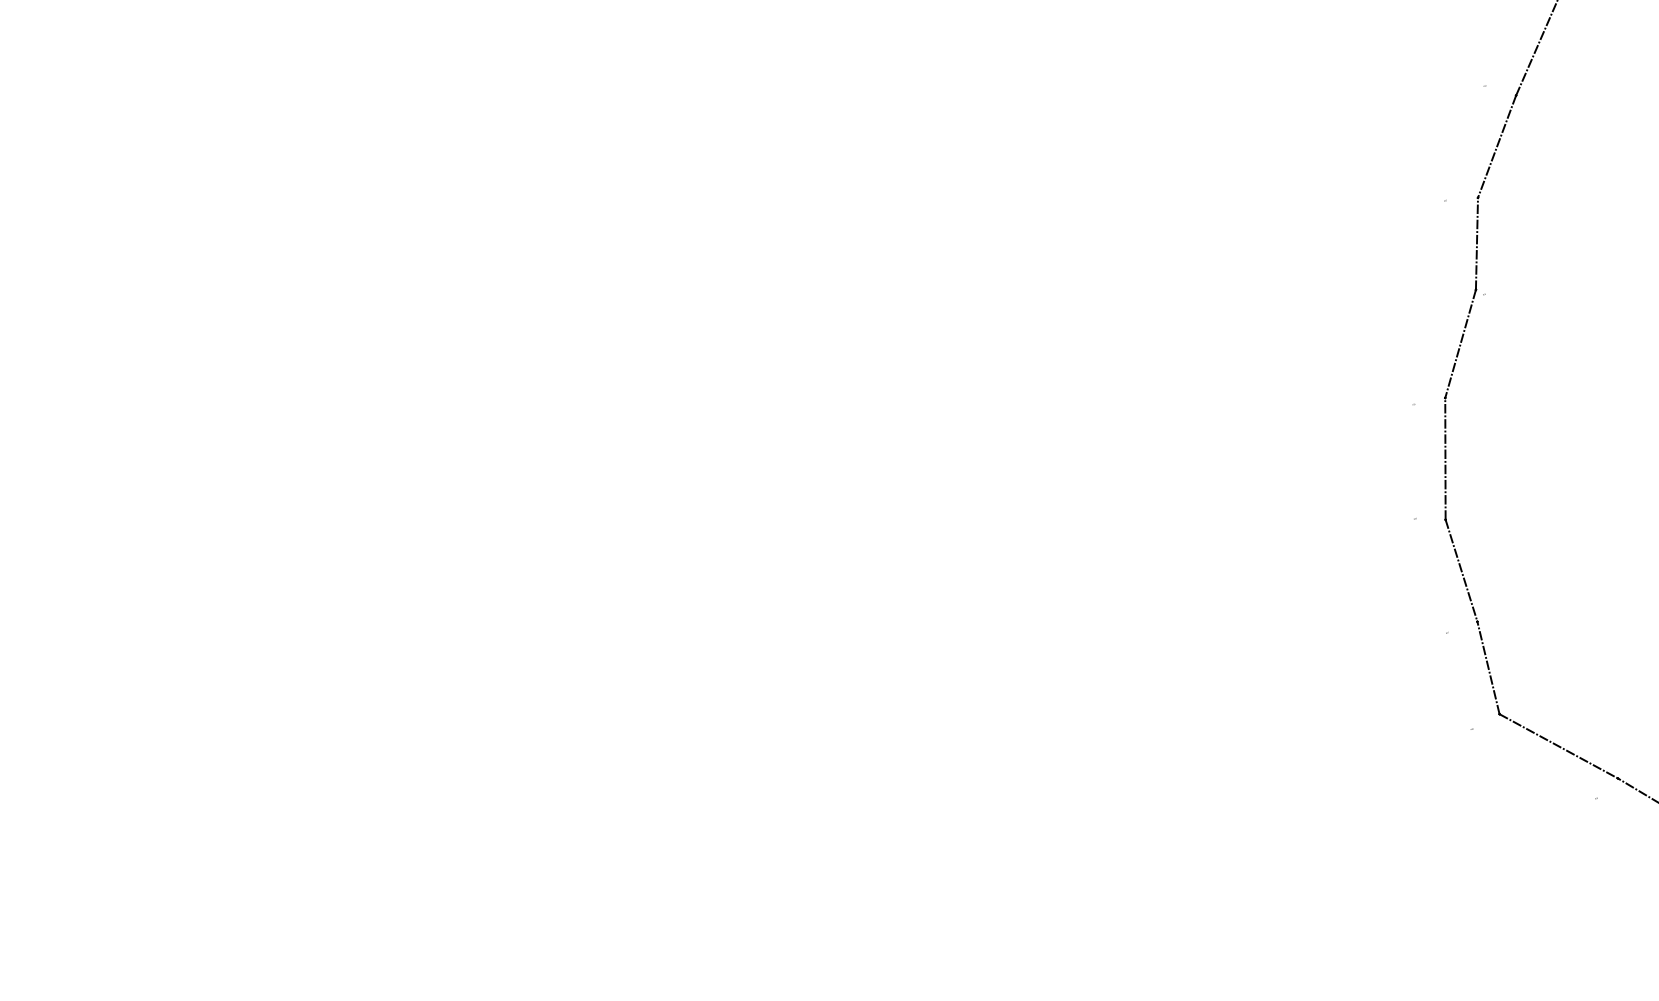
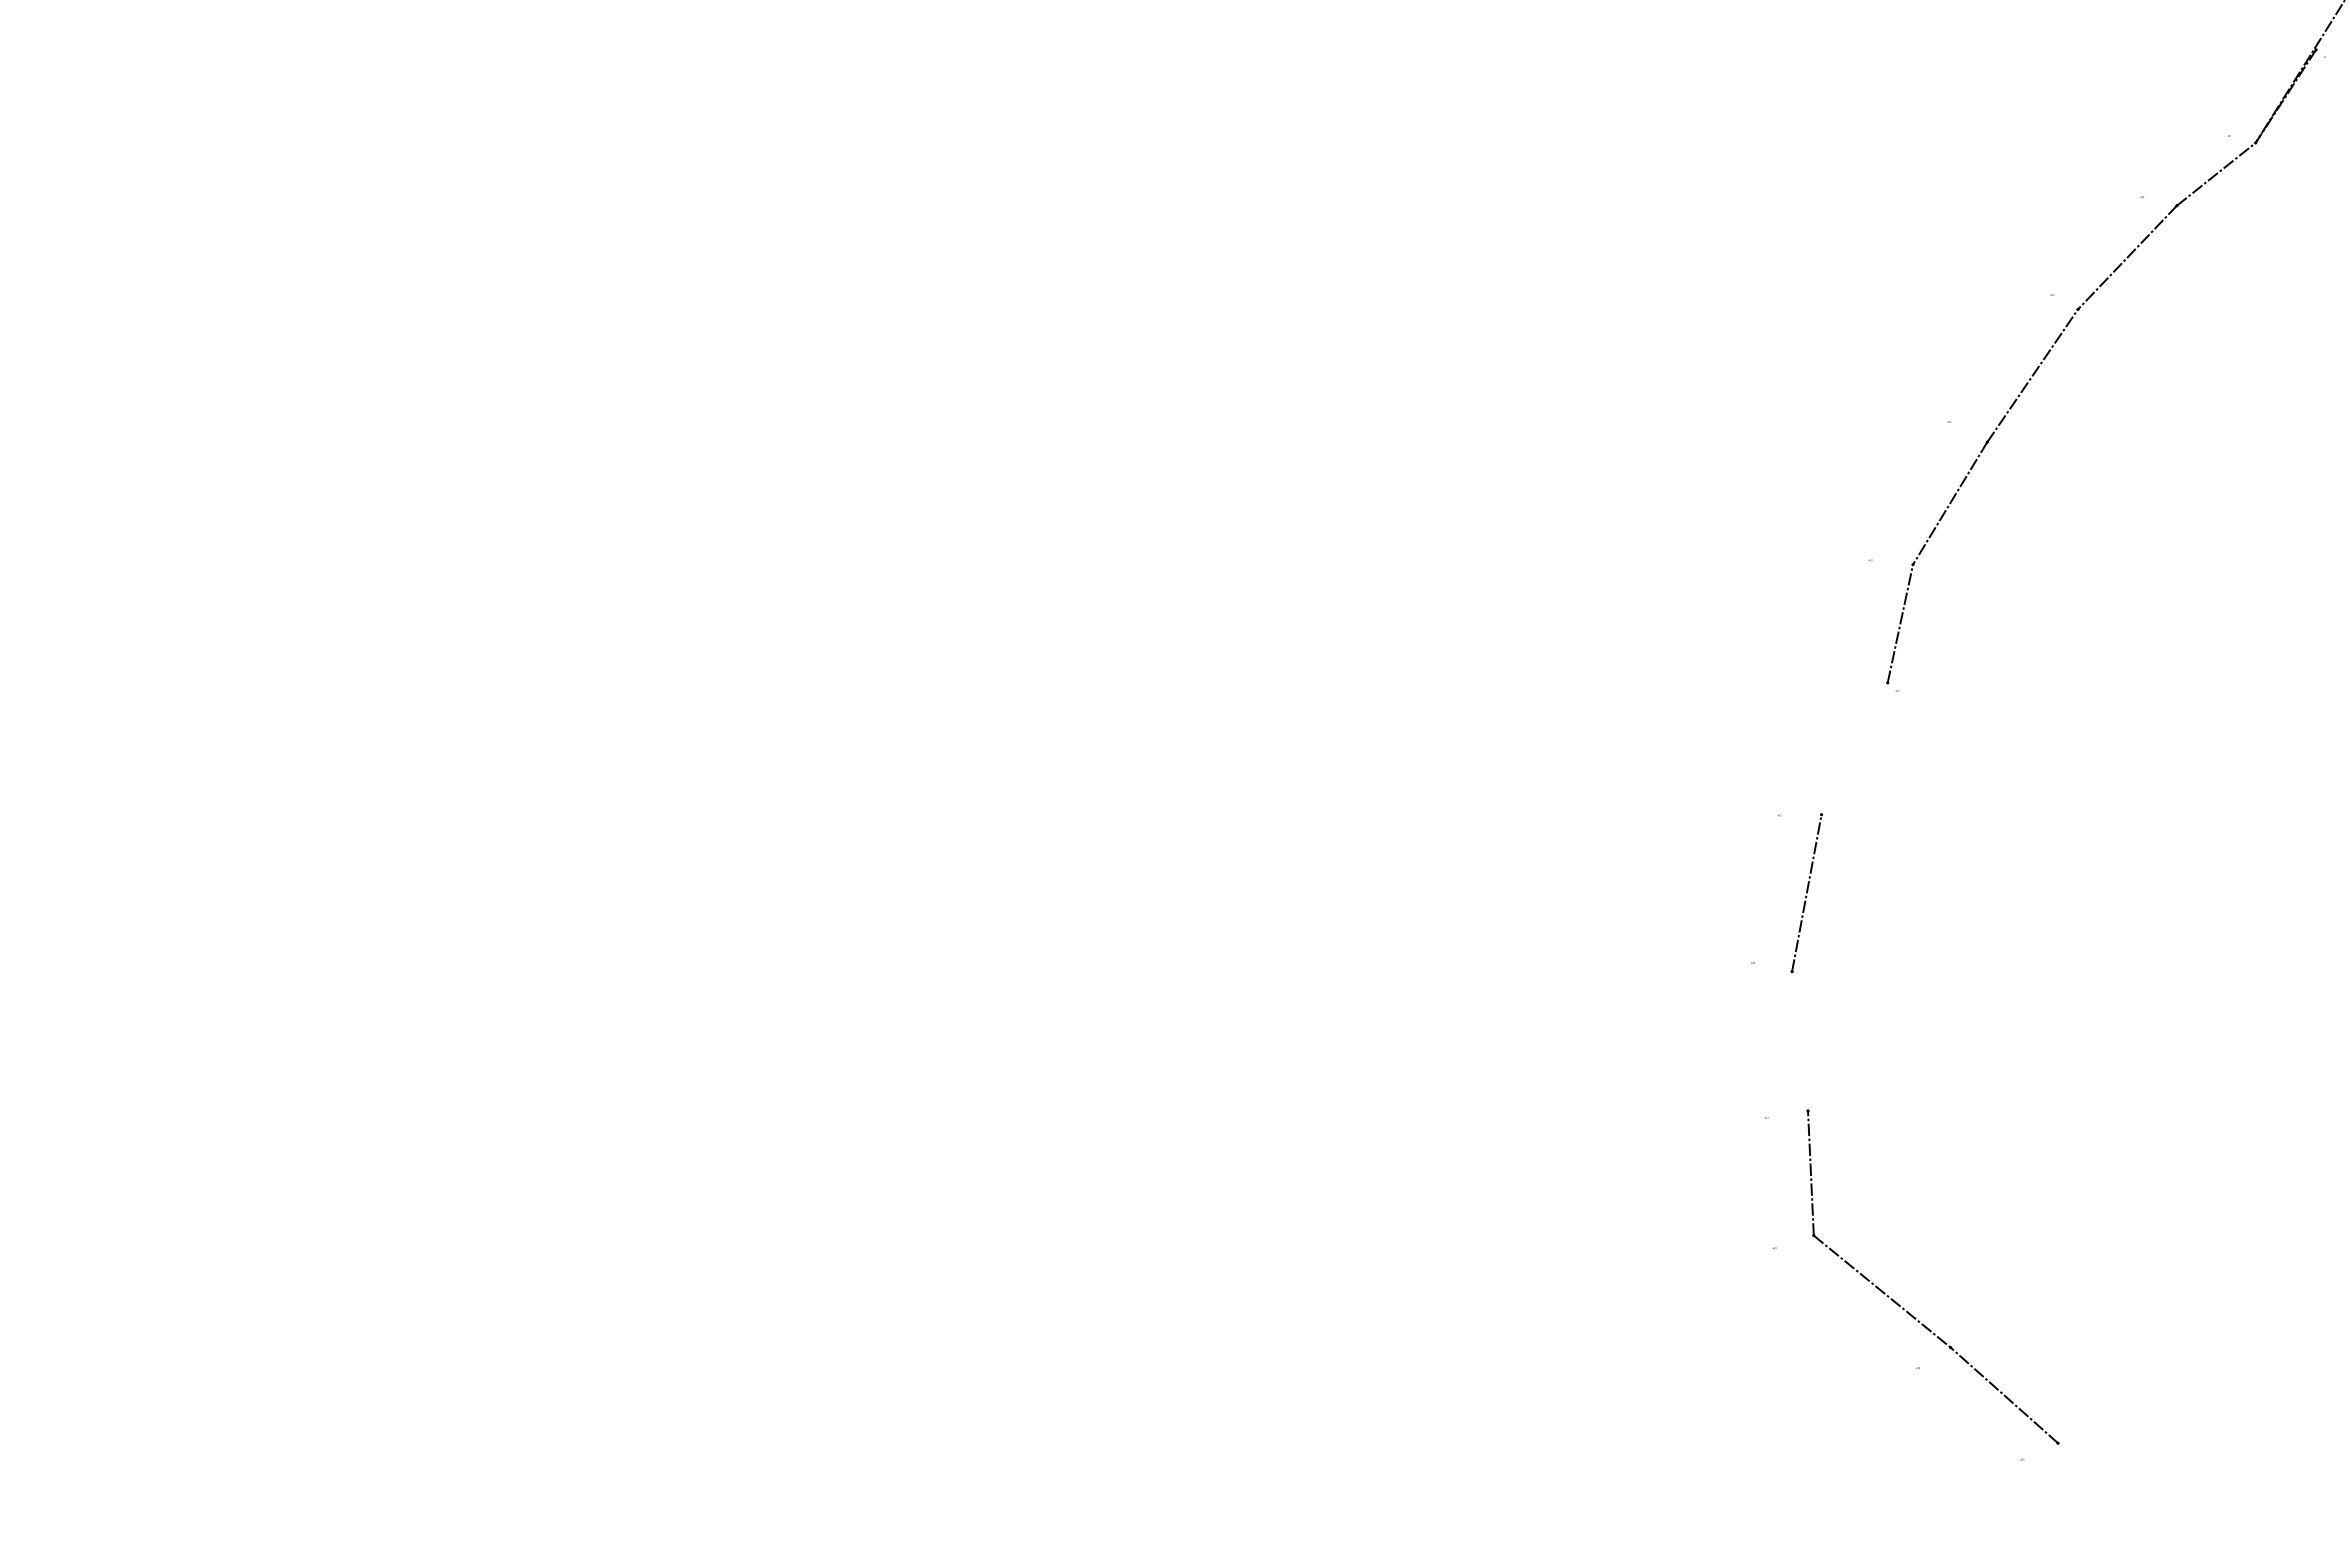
line: (1460, 343) -> (1854, 748), removed
line: (1461, 570) -> (1800, 1040), removed

